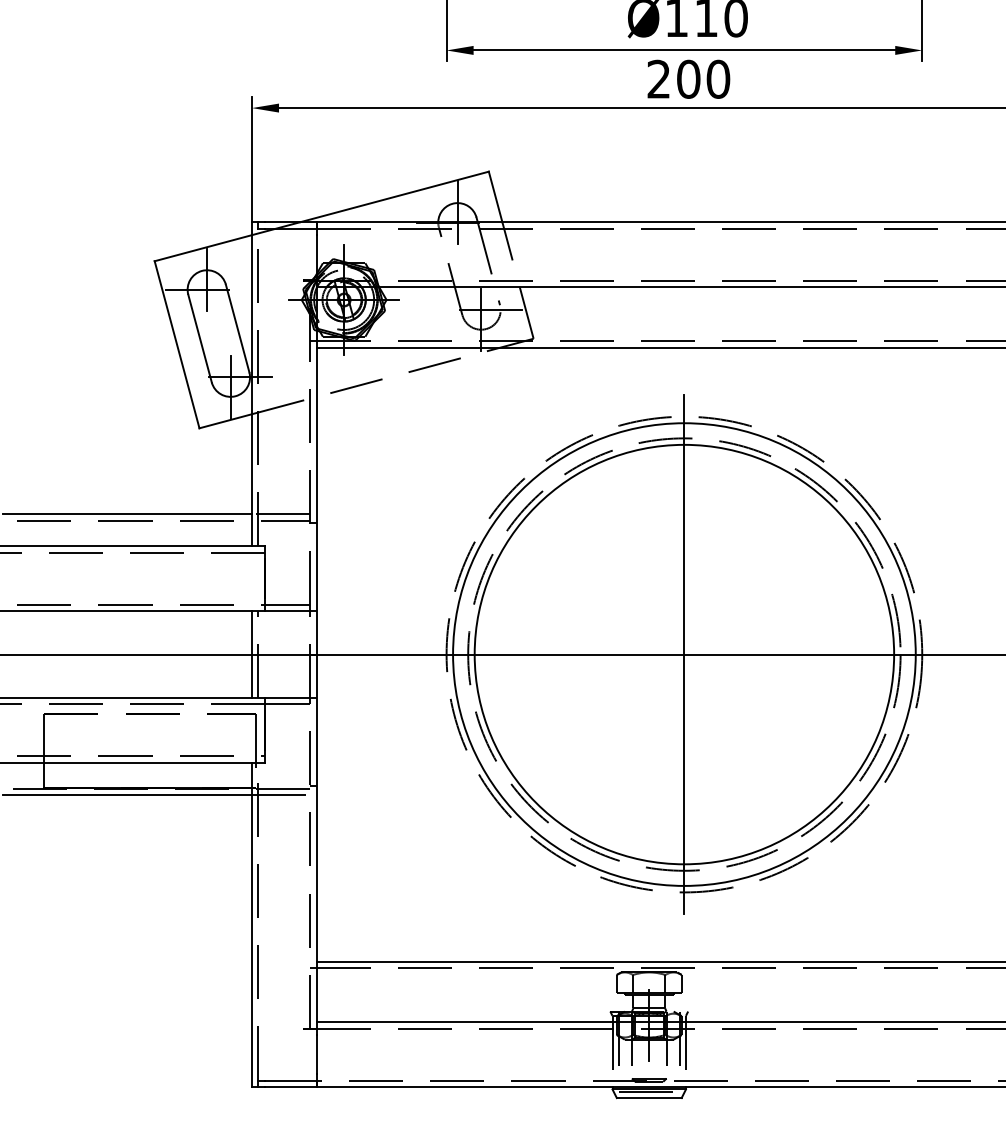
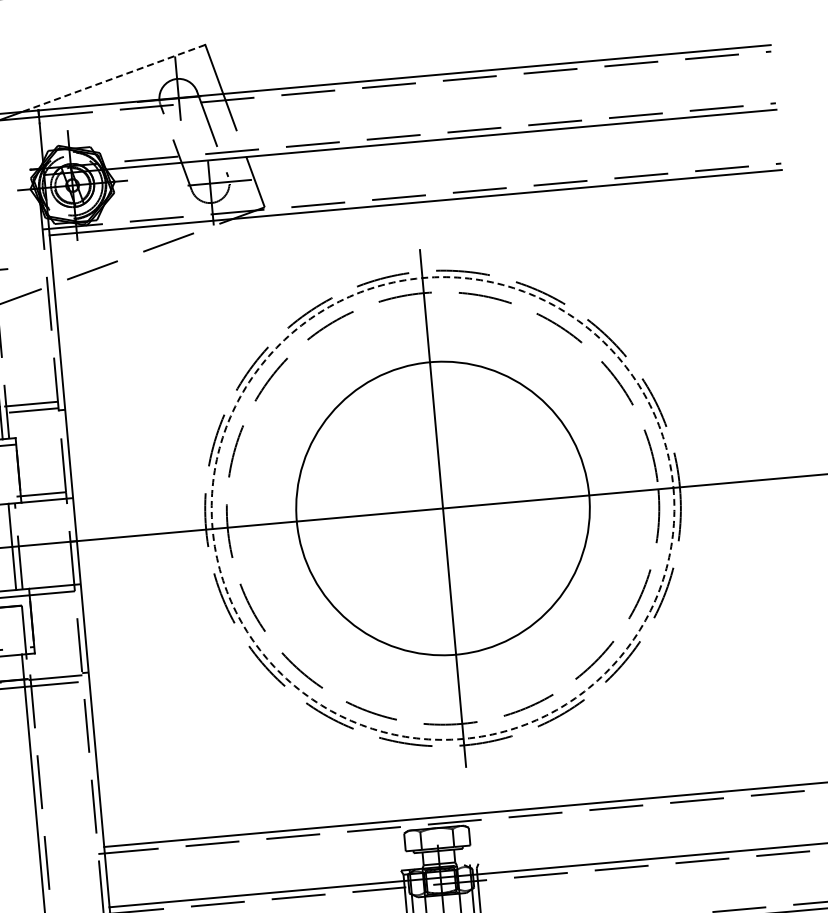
line: (394, 197) -> (113, 78), solid -> dashed
circle: (684, 654) -> (443, 508), size x0.7
circle: (684, 654) -> (443, 508), solid -> dashed

